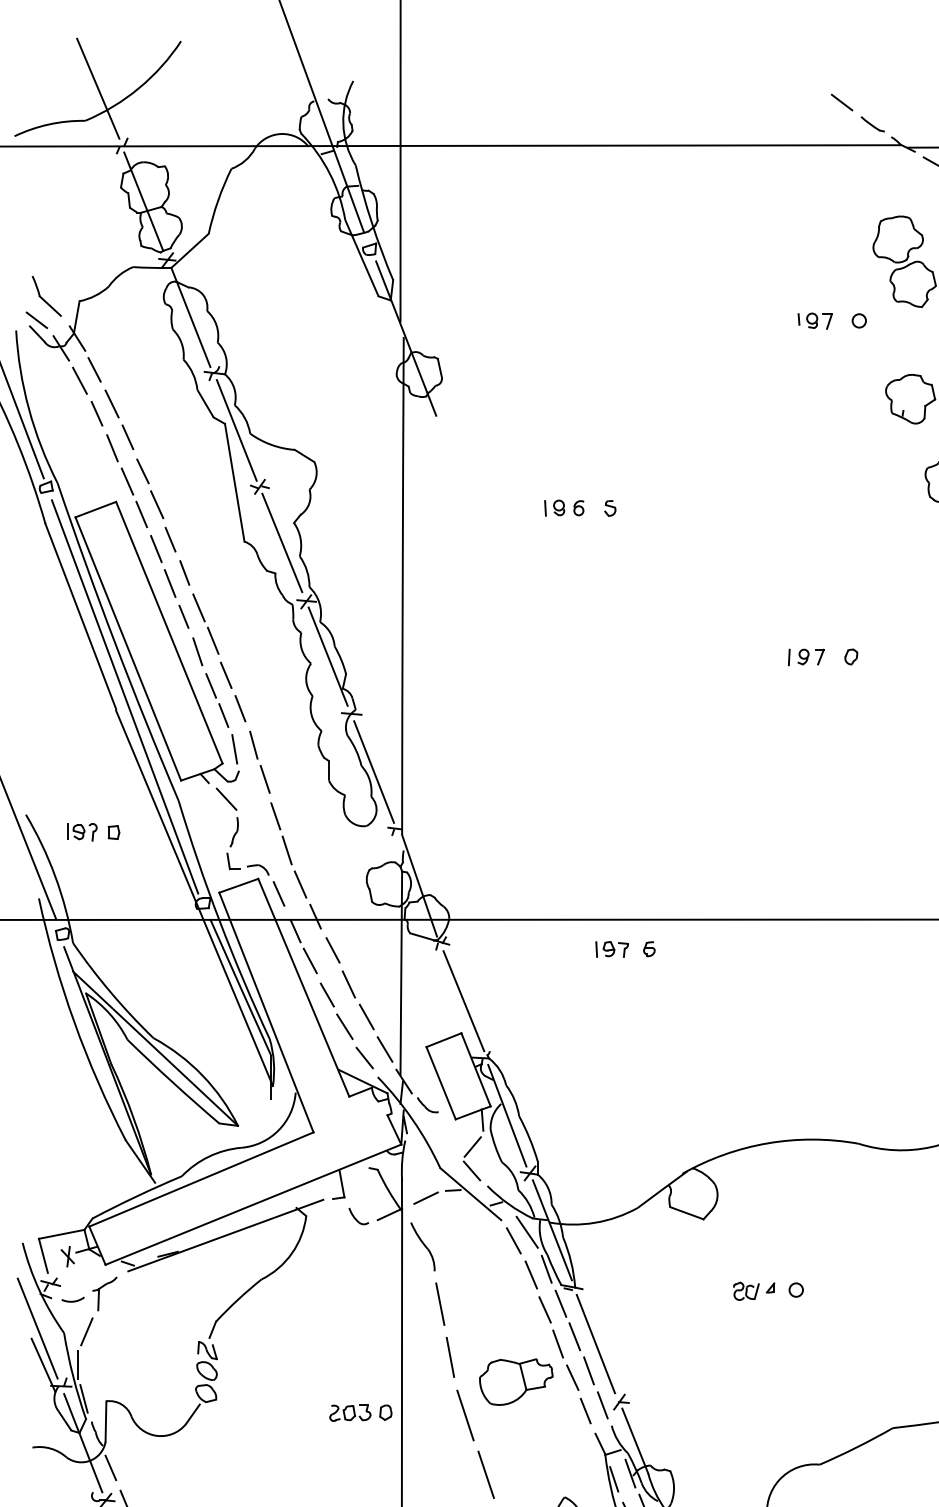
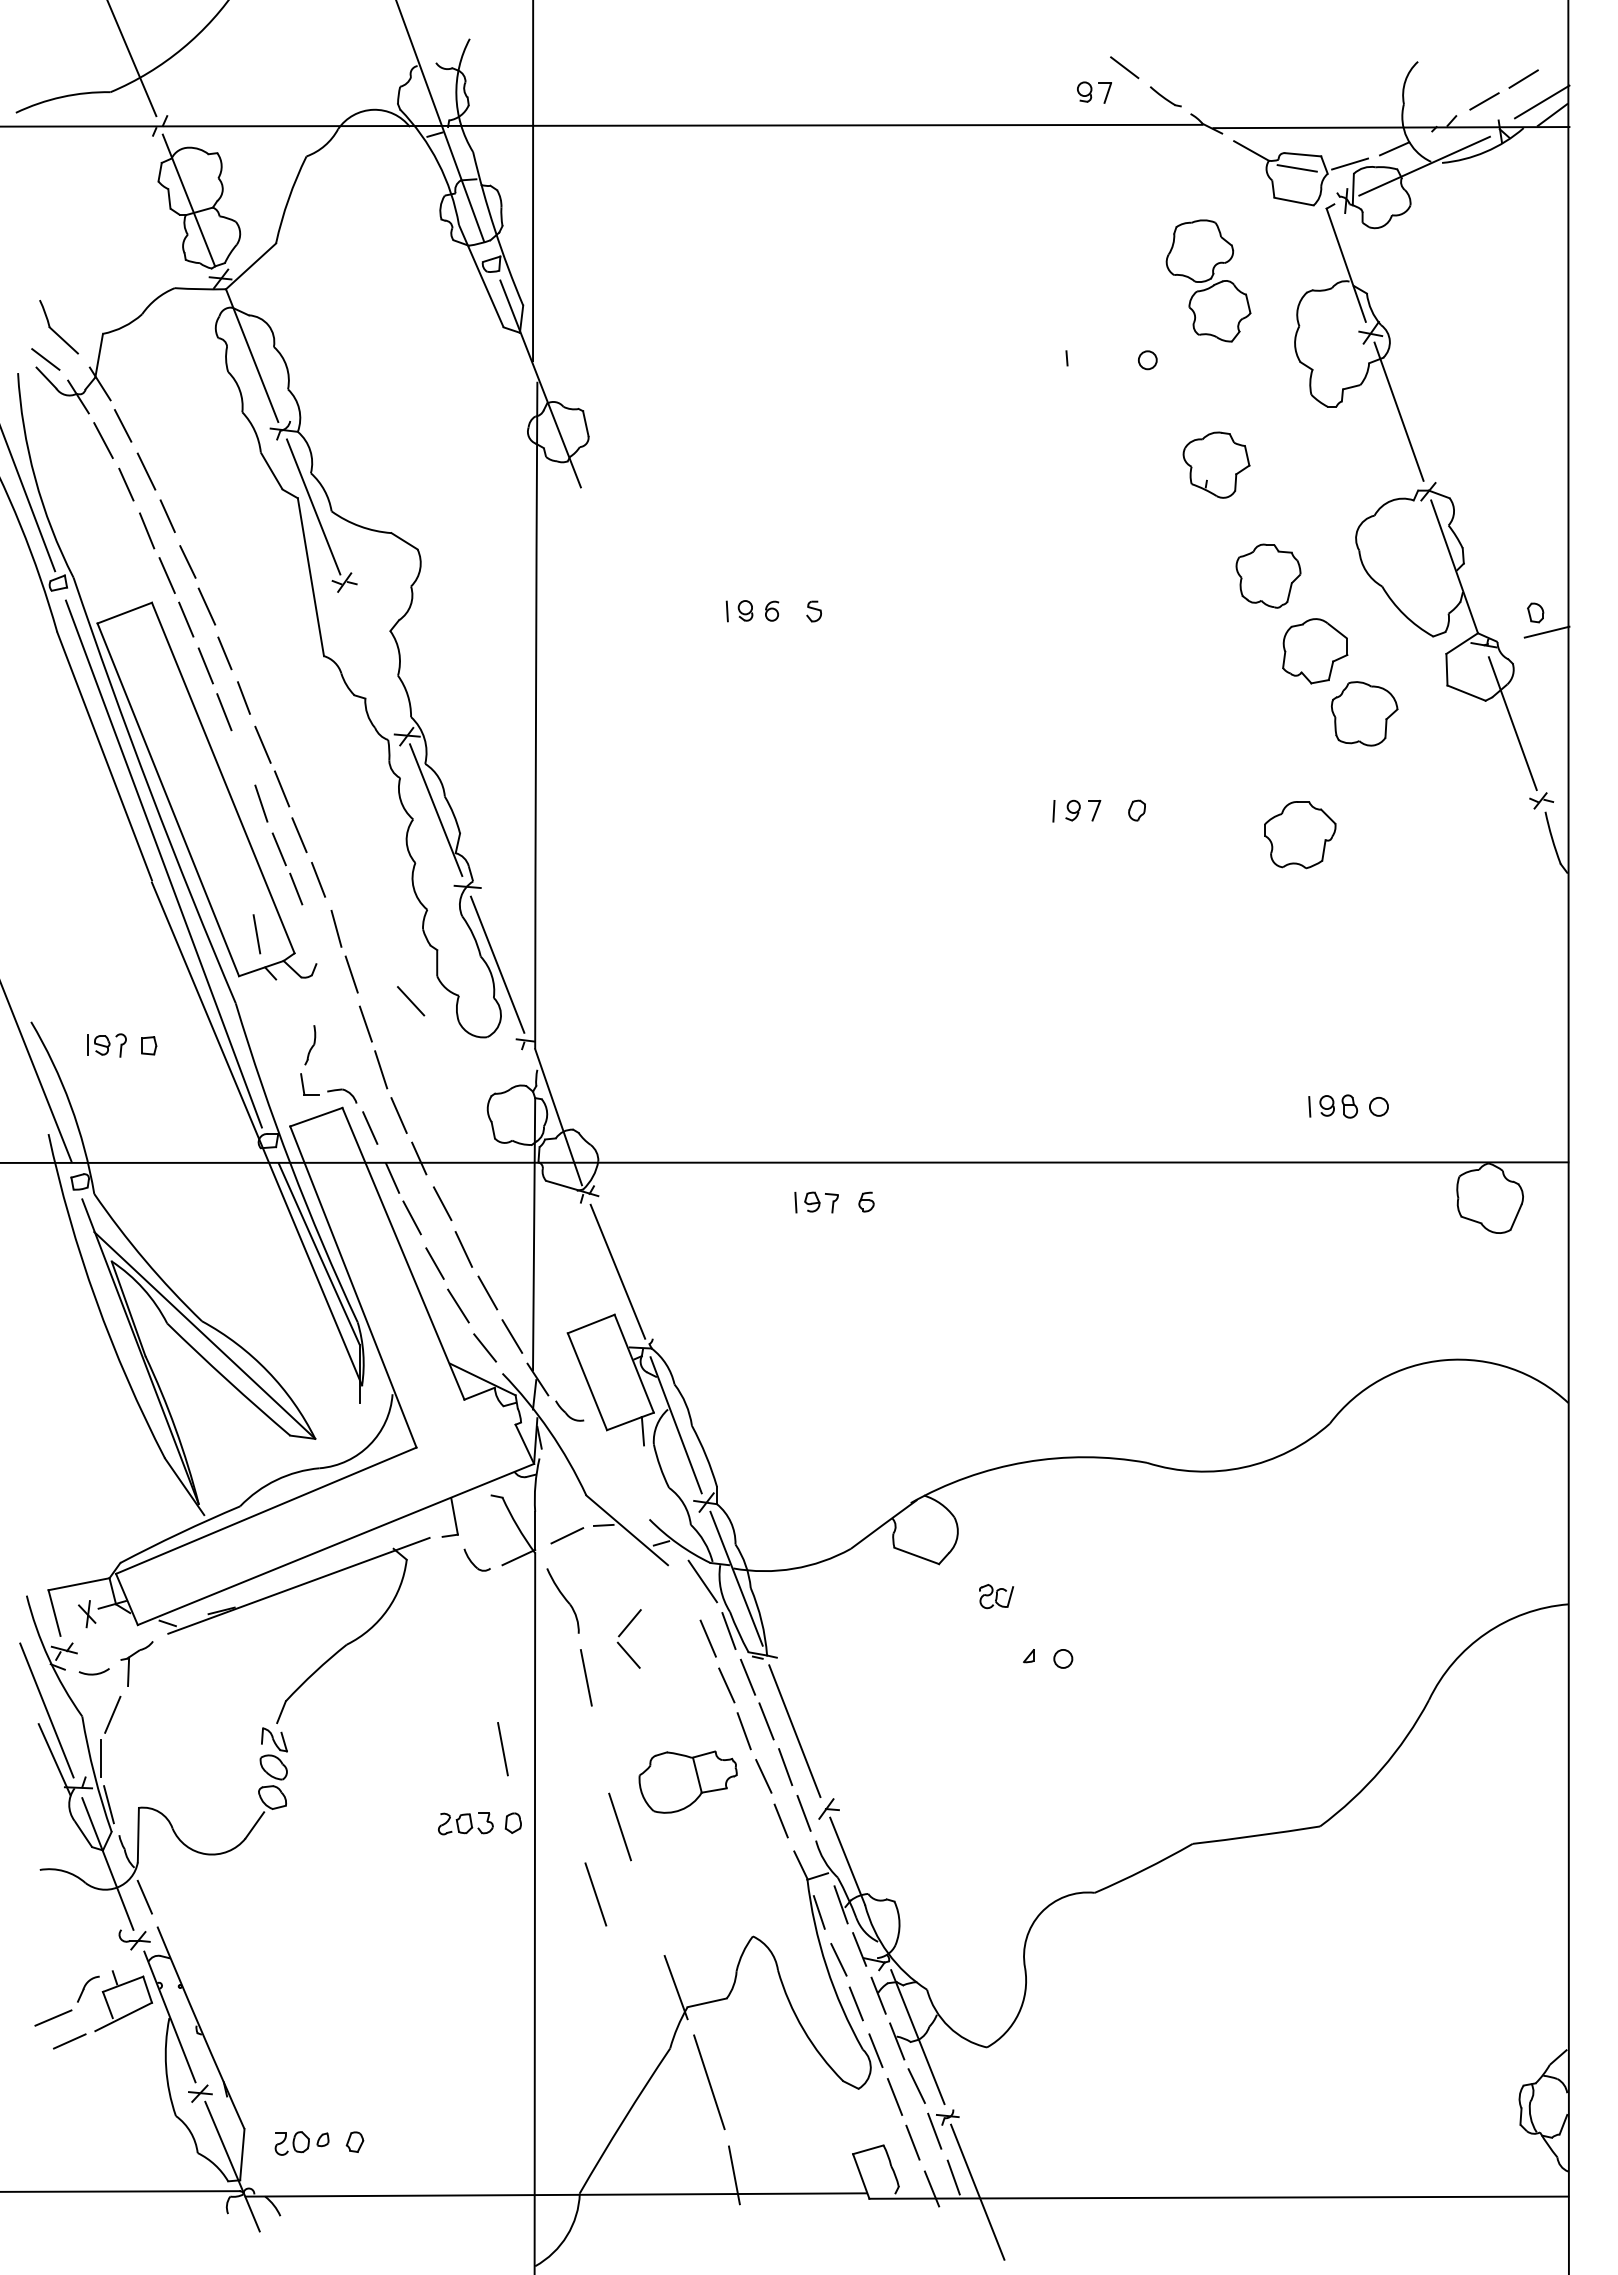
part: (819, 321) -> (1094, 92), moved
line: (282, 542) -> (374, 657), removed
line: (183, 616) -> (242, 756), removed
line: (234, 749) -> (256, 934), moved
line: (226, 799) -> (411, 1001), moved
part: (468, 1153) -> (623, 1632), moved
line: (513, 1240) -> (684, 1592), removed
part: (746, 1291) -> (996, 1596), moved
line: (450, 1357) -> (502, 1749), moved
line: (485, 1474) -> (595, 1894), moved

